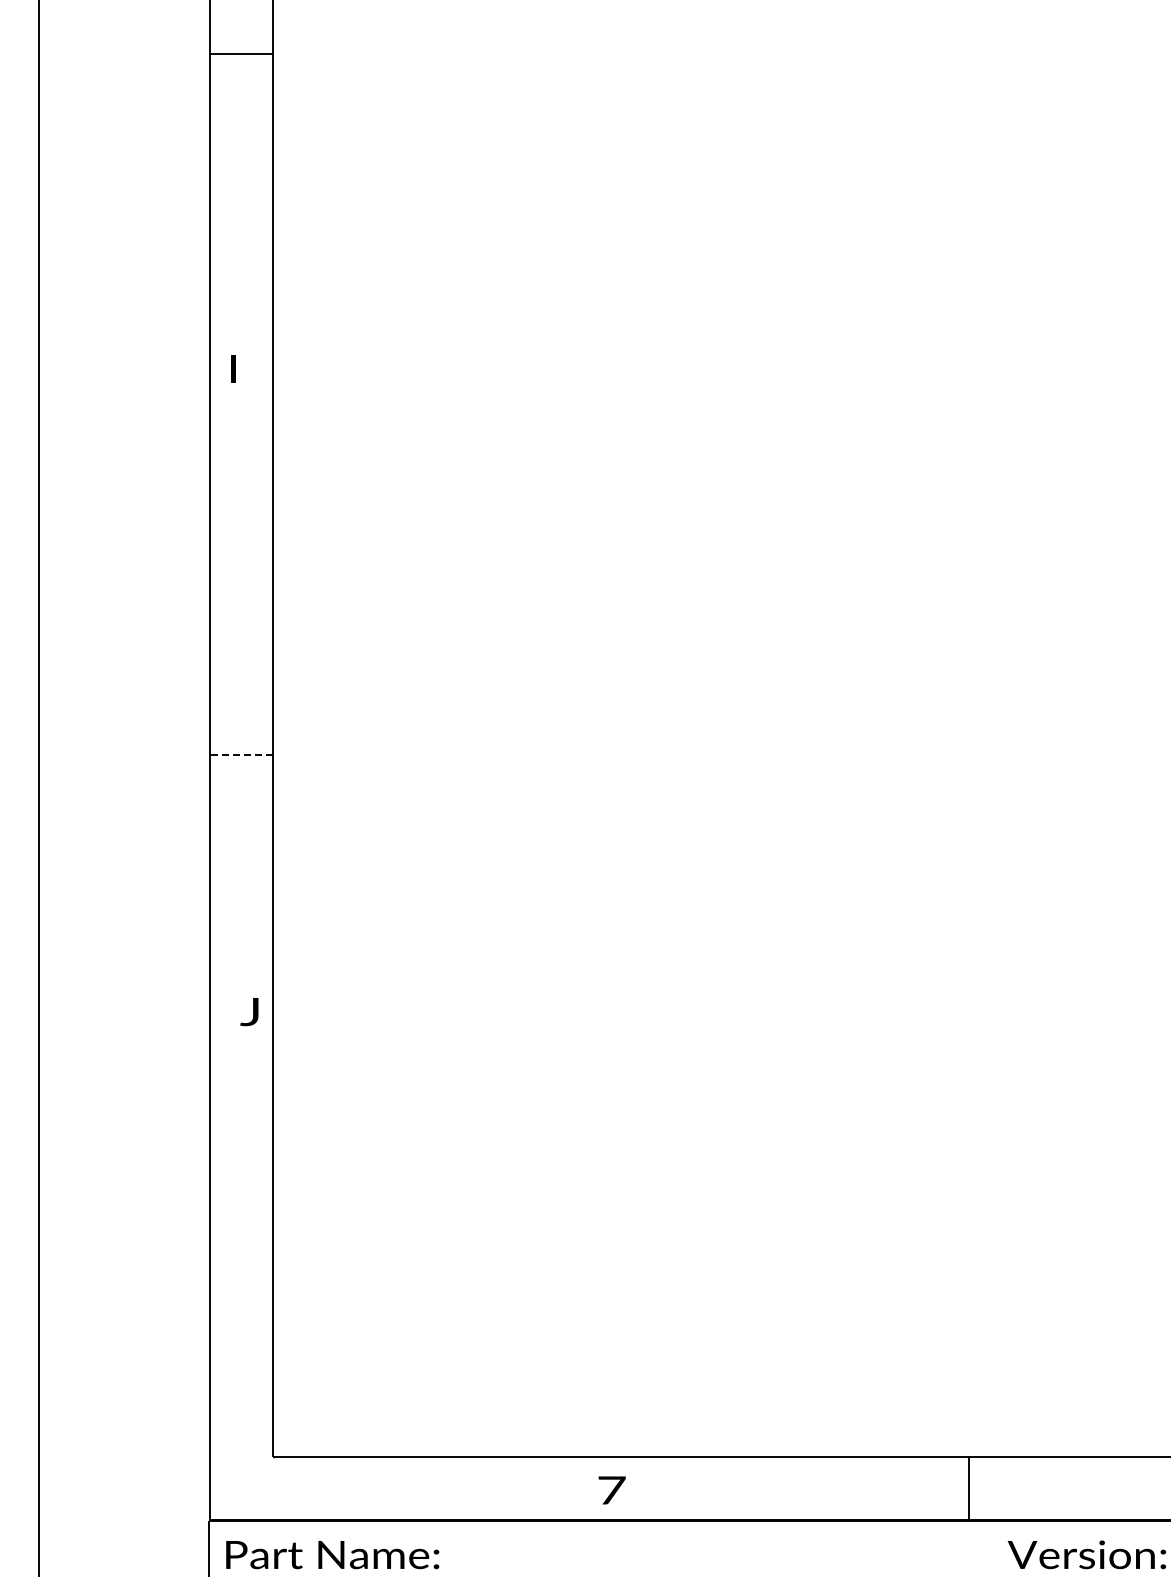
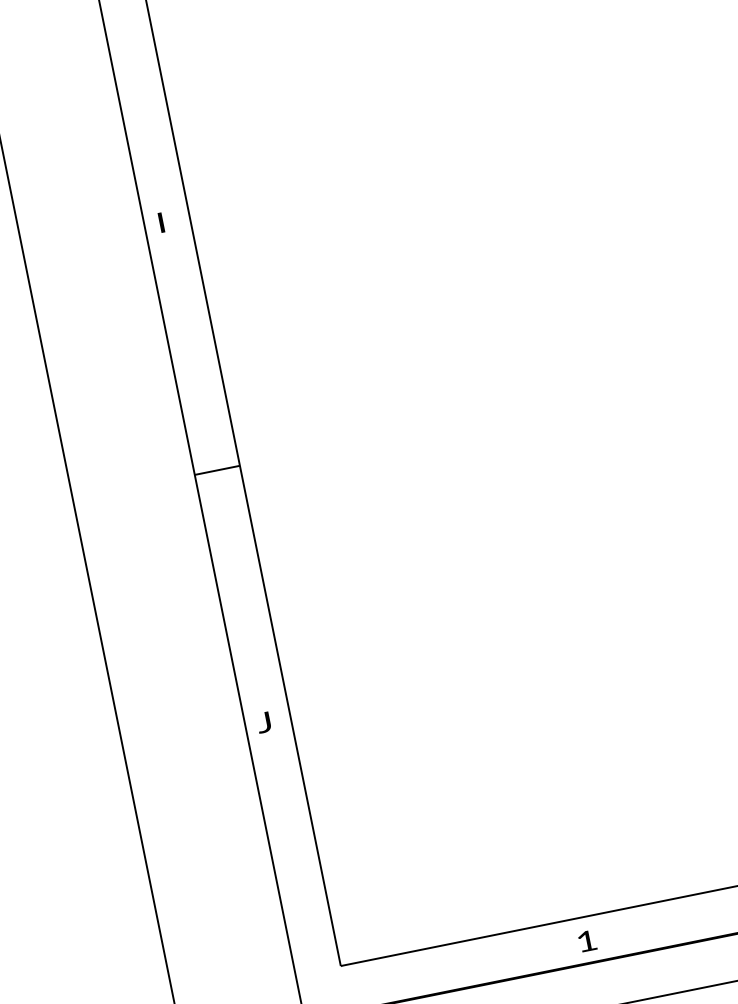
text: (233, 368) -> (161, 222), moved
line: (241, 755) -> (217, 470), dashed -> solid
text: (249, 1012) -> (263, 723), moved
text: (611, 1490) -> (586, 941), 7 -> 1

